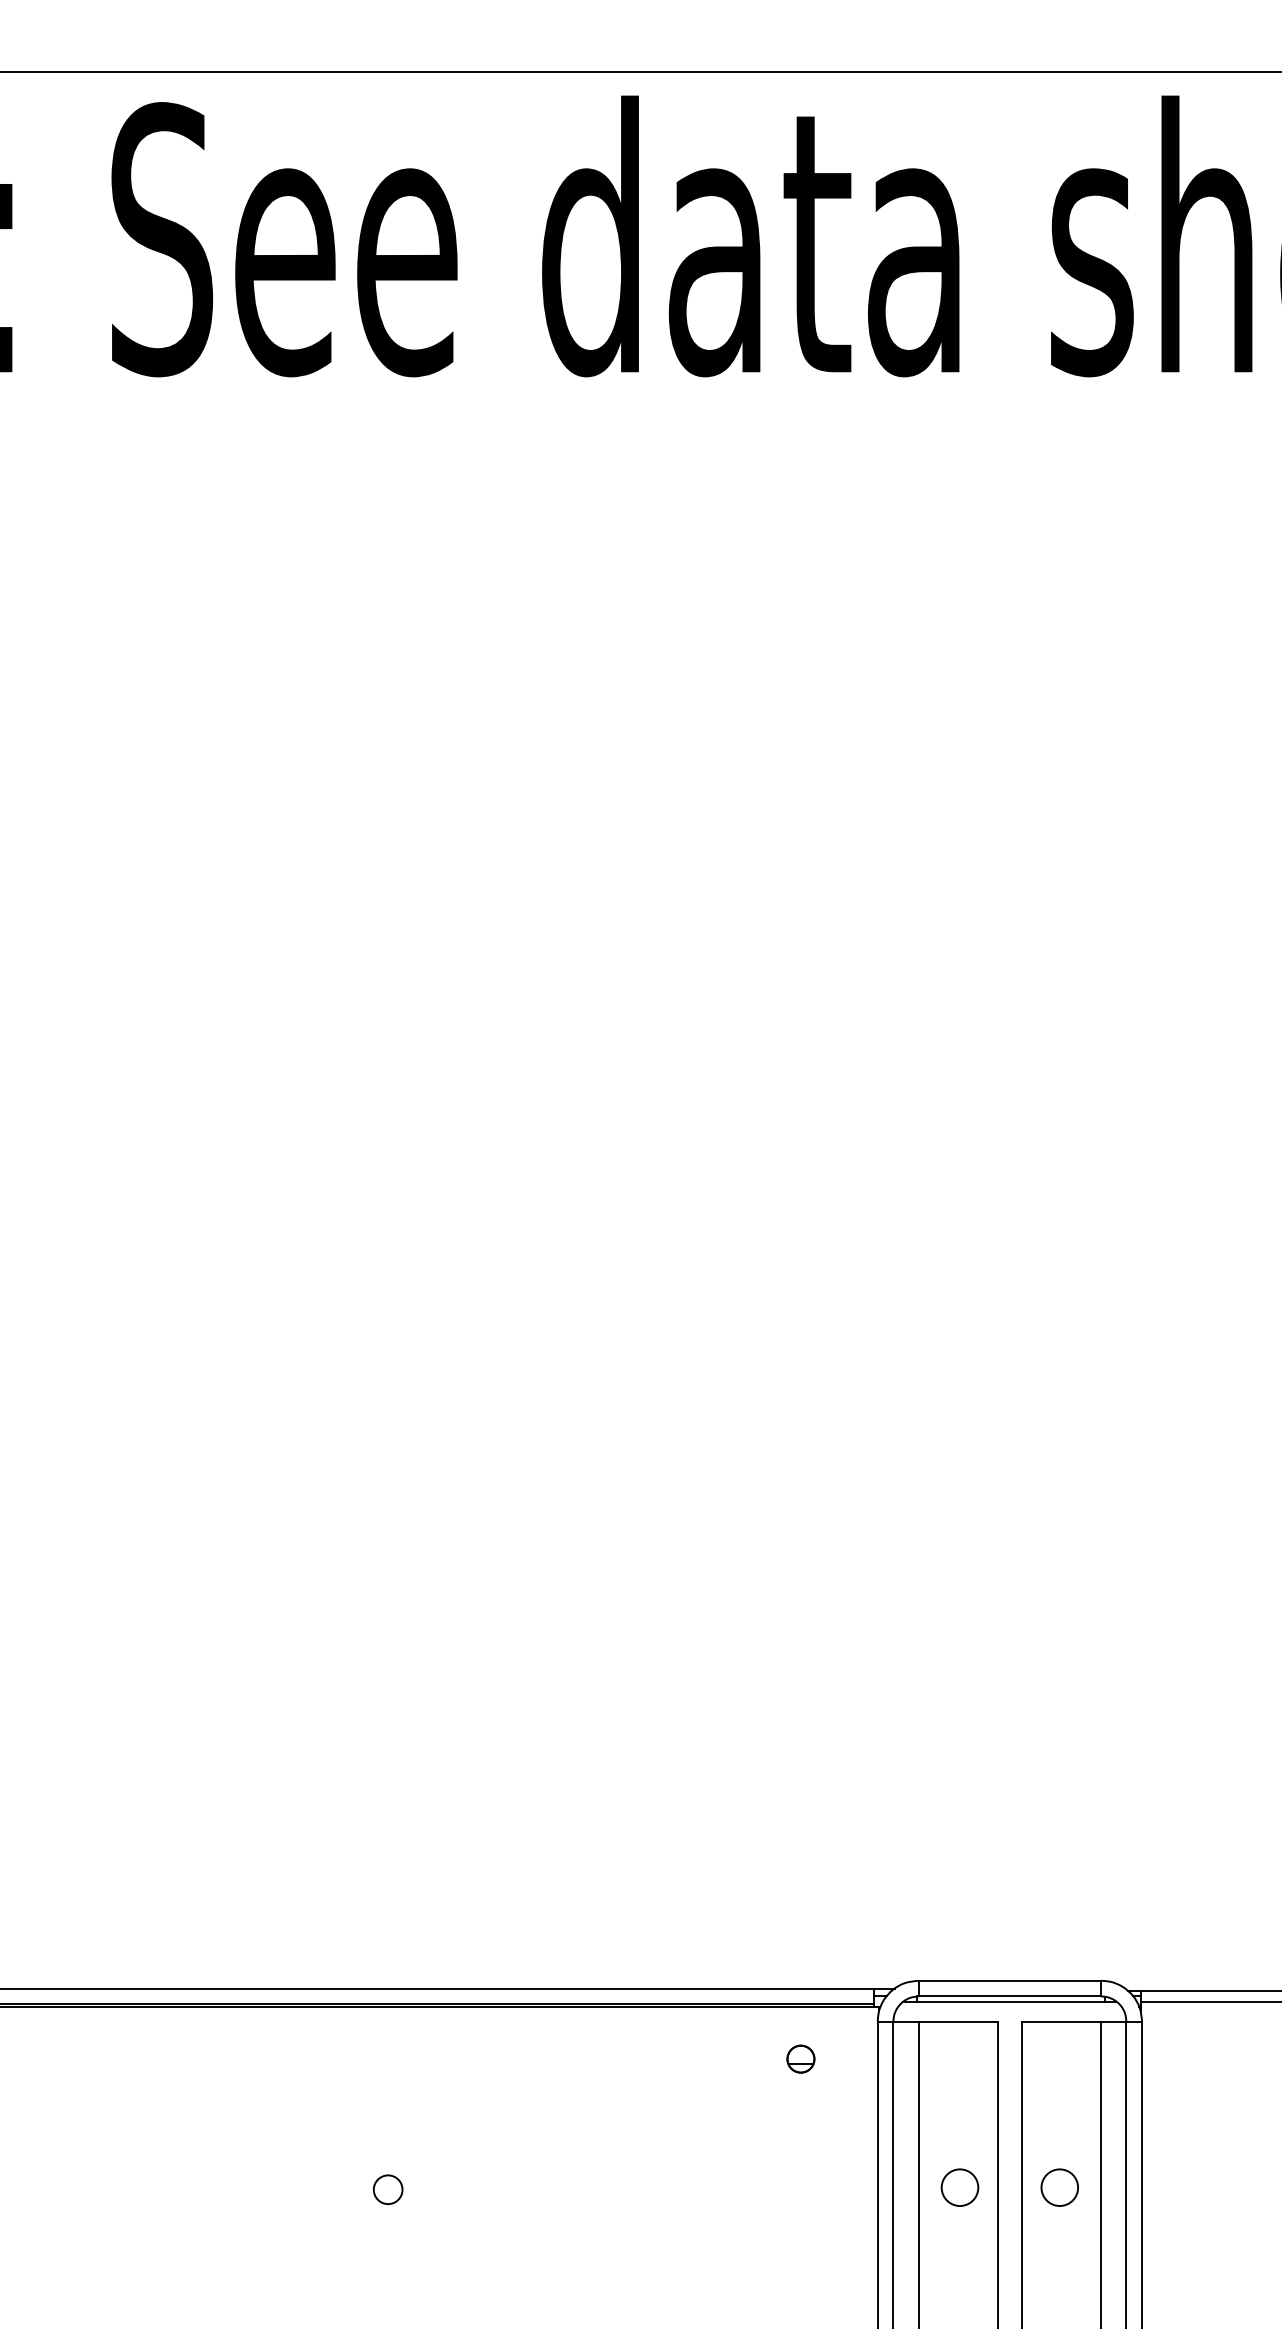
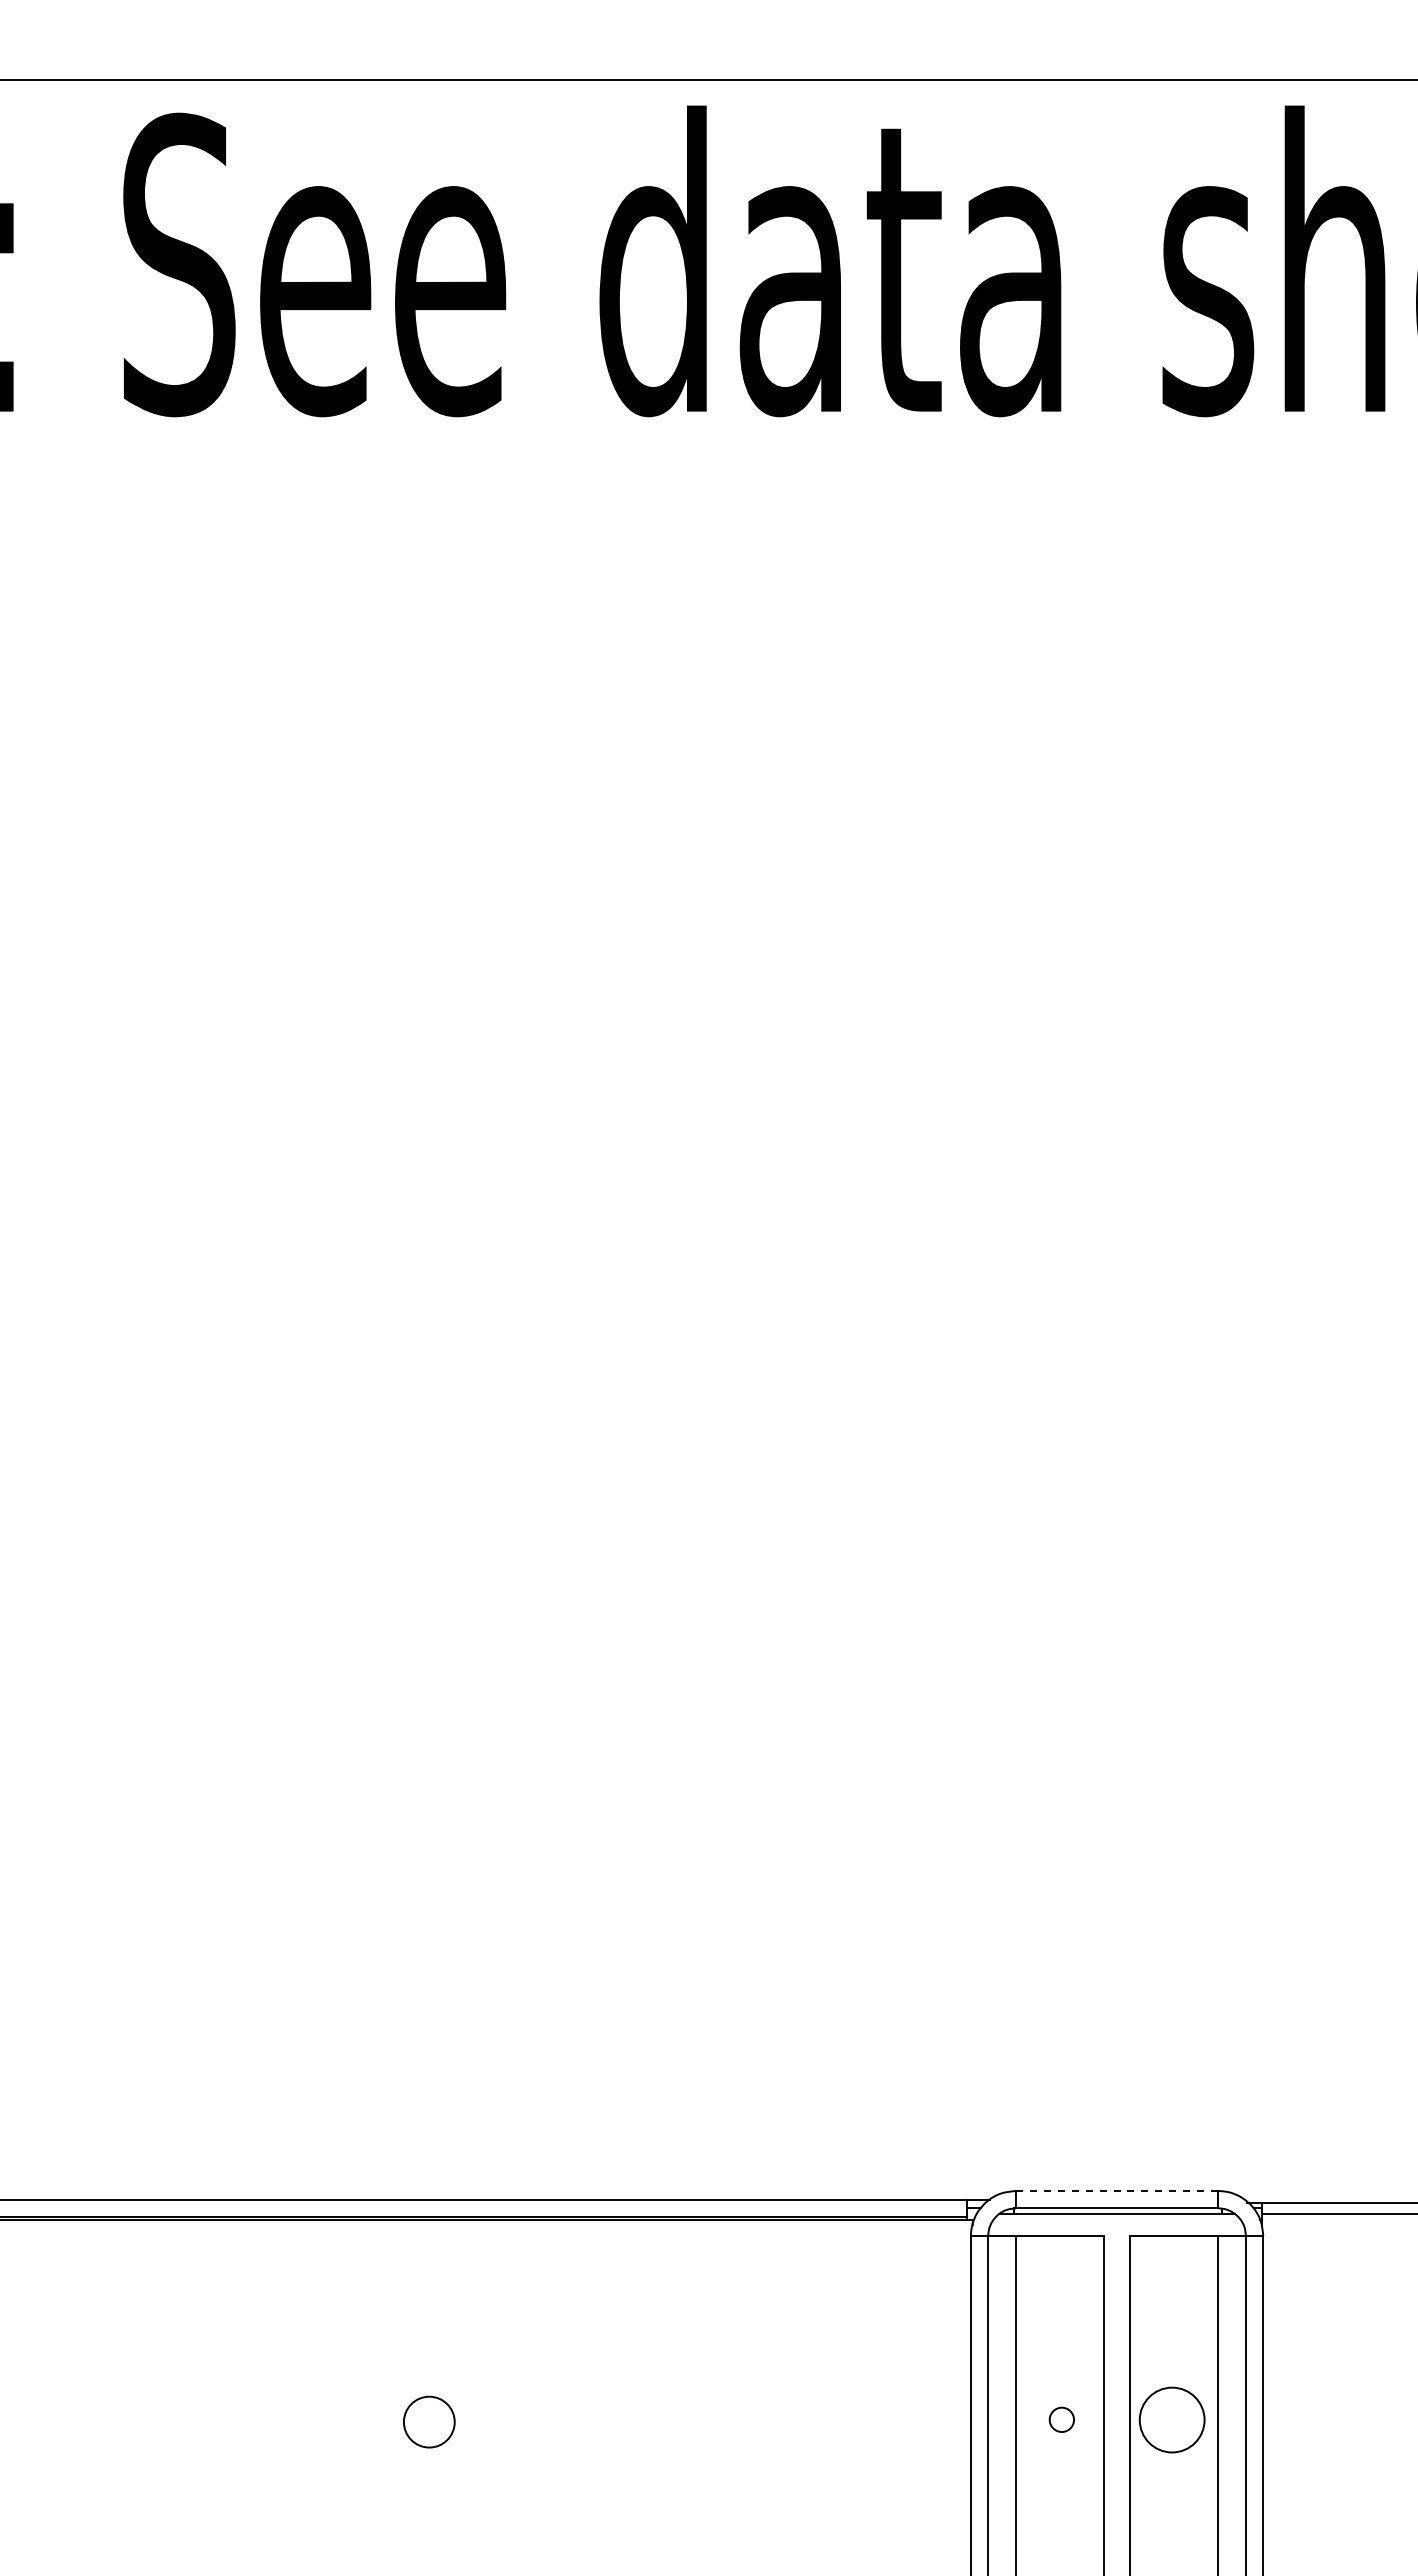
line: (1010, 1980) -> (1117, 2190), solid -> dashed
part: (800, 2059) -> (885, 2277), removed
circle: (959, 2187) -> (1061, 2419), size x0.6
circle: (1060, 2187) -> (1172, 2419), size x1.6
circle: (388, 2190) -> (429, 2422), size x1.6

